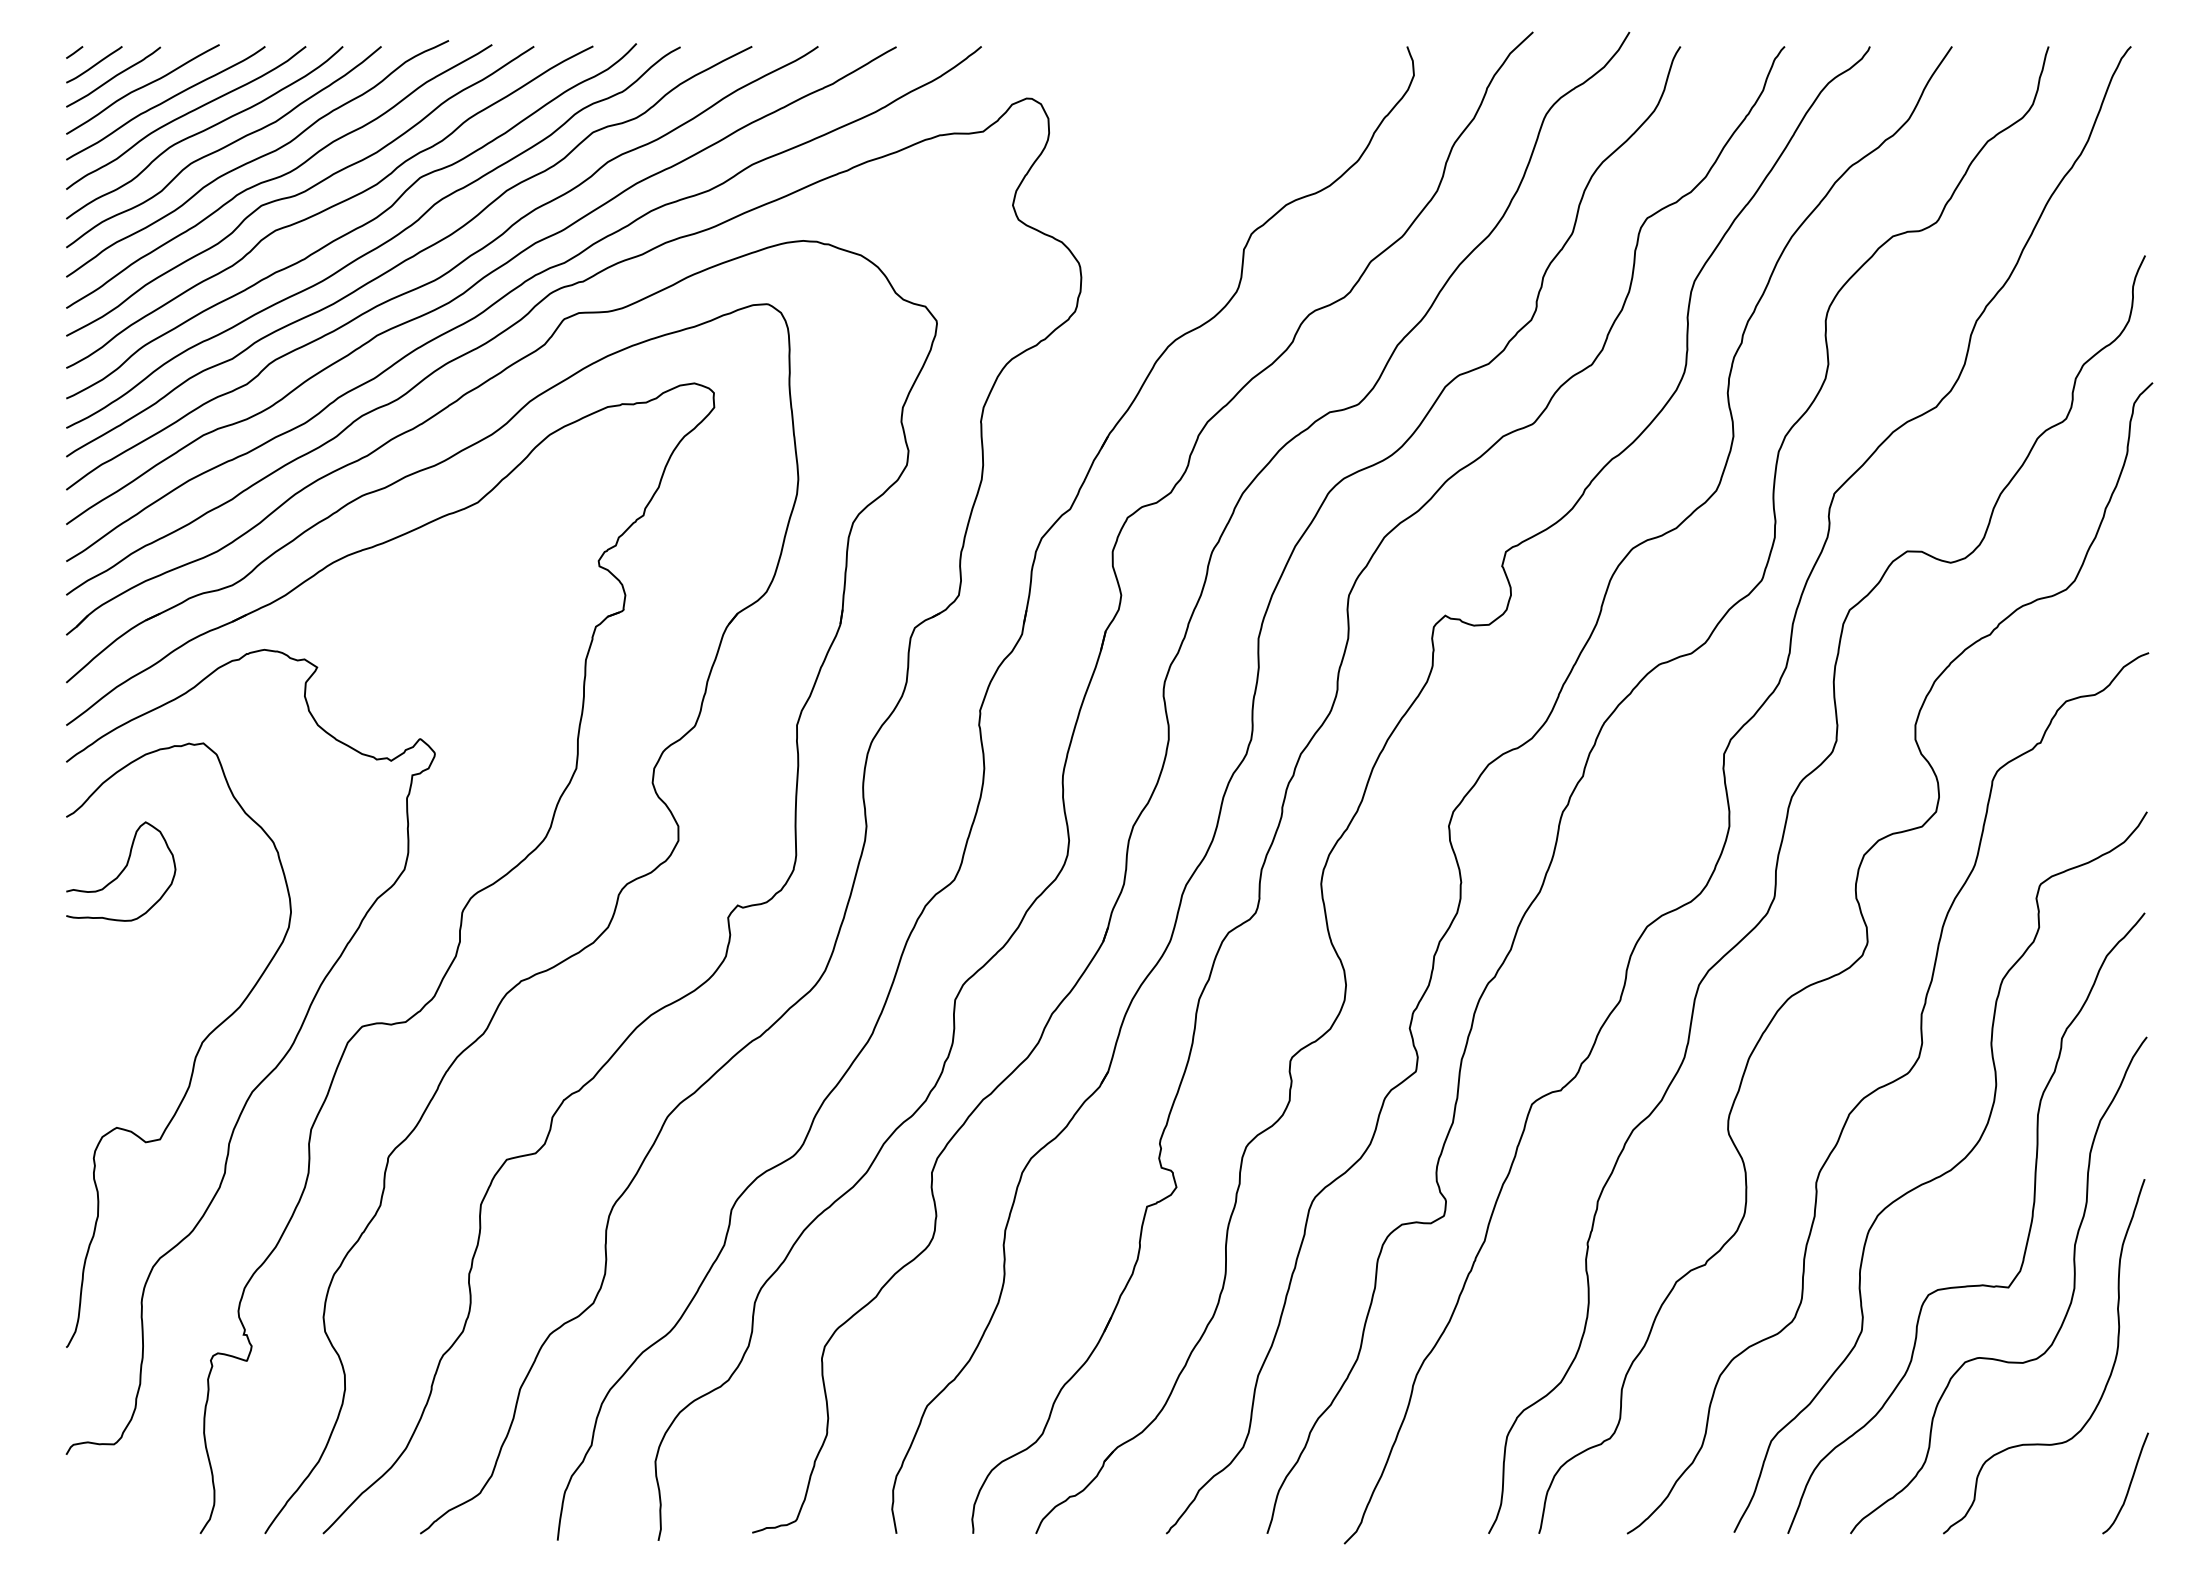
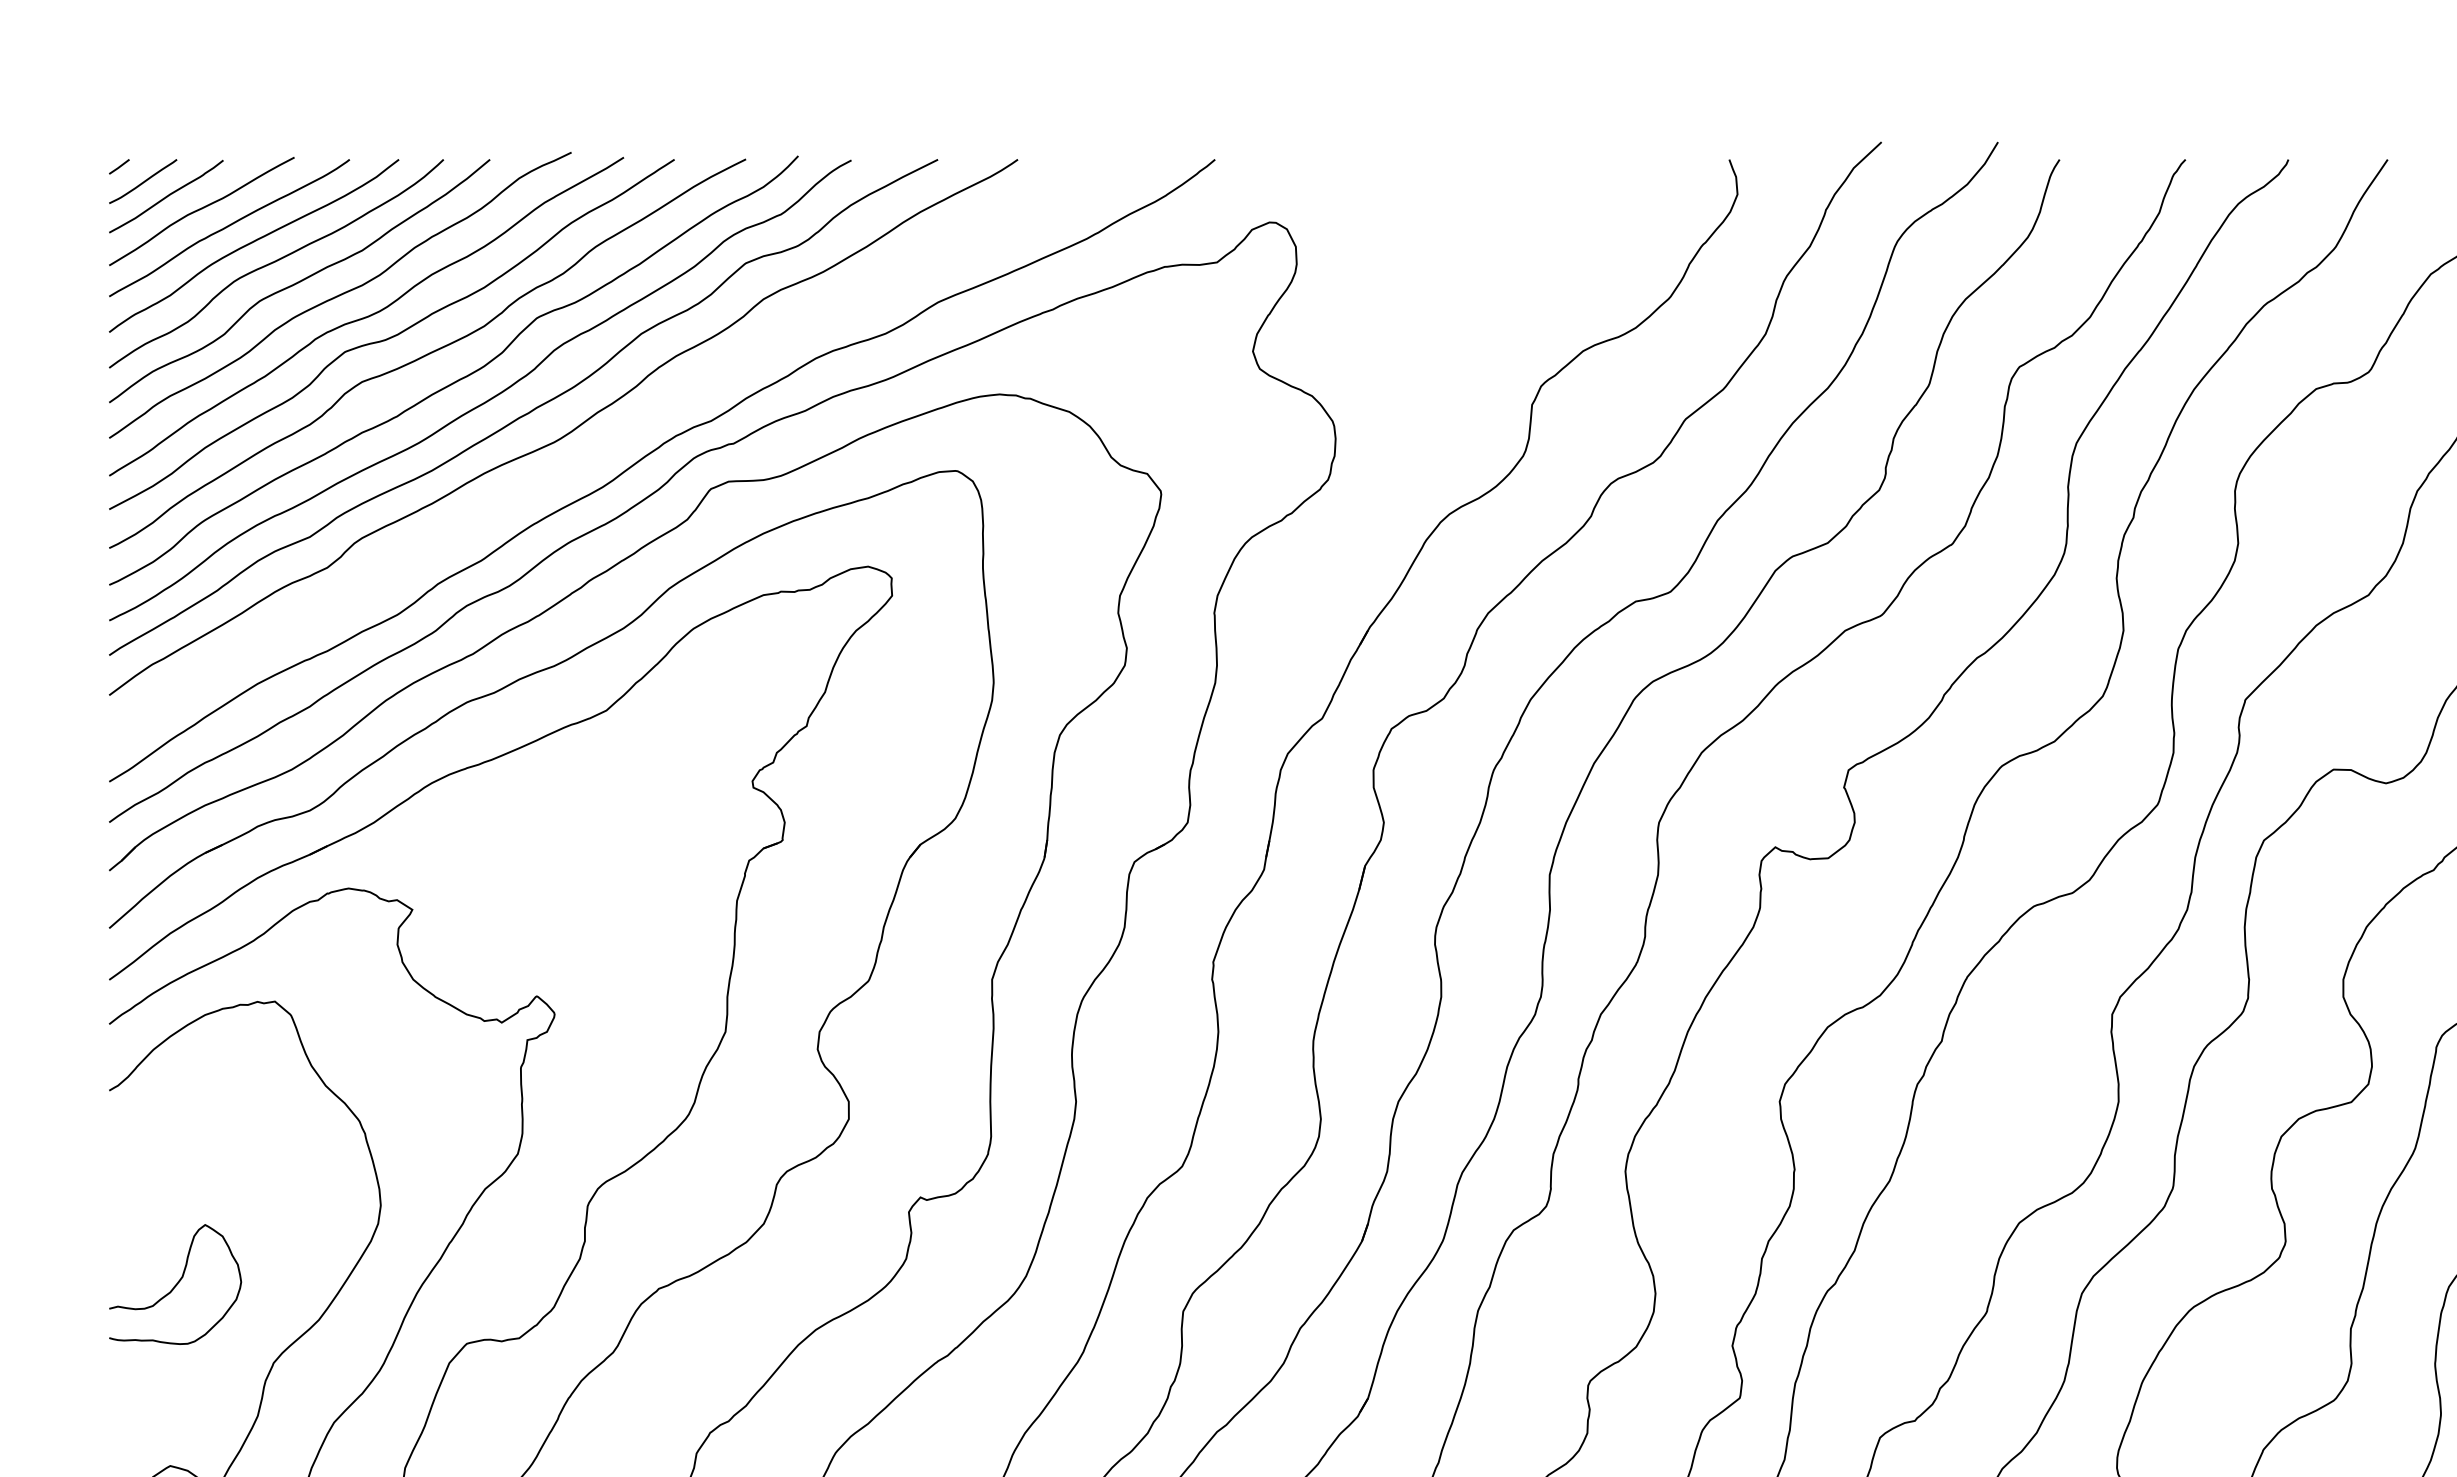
curve: (479, 282) -> (608, 444), removed
curve: (121, 871) -> (175, 1284), moved

